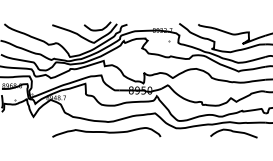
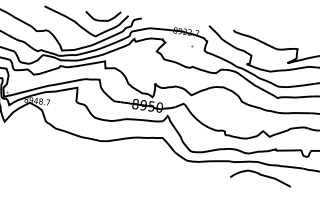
curve: (106, 132) -> (96, 154), removed

